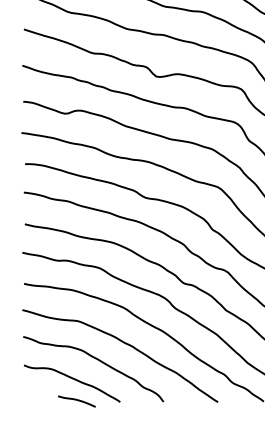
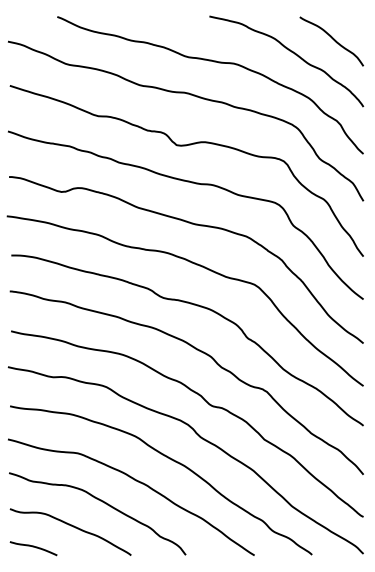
curve: (76, 400) -> (33, 547), moved

